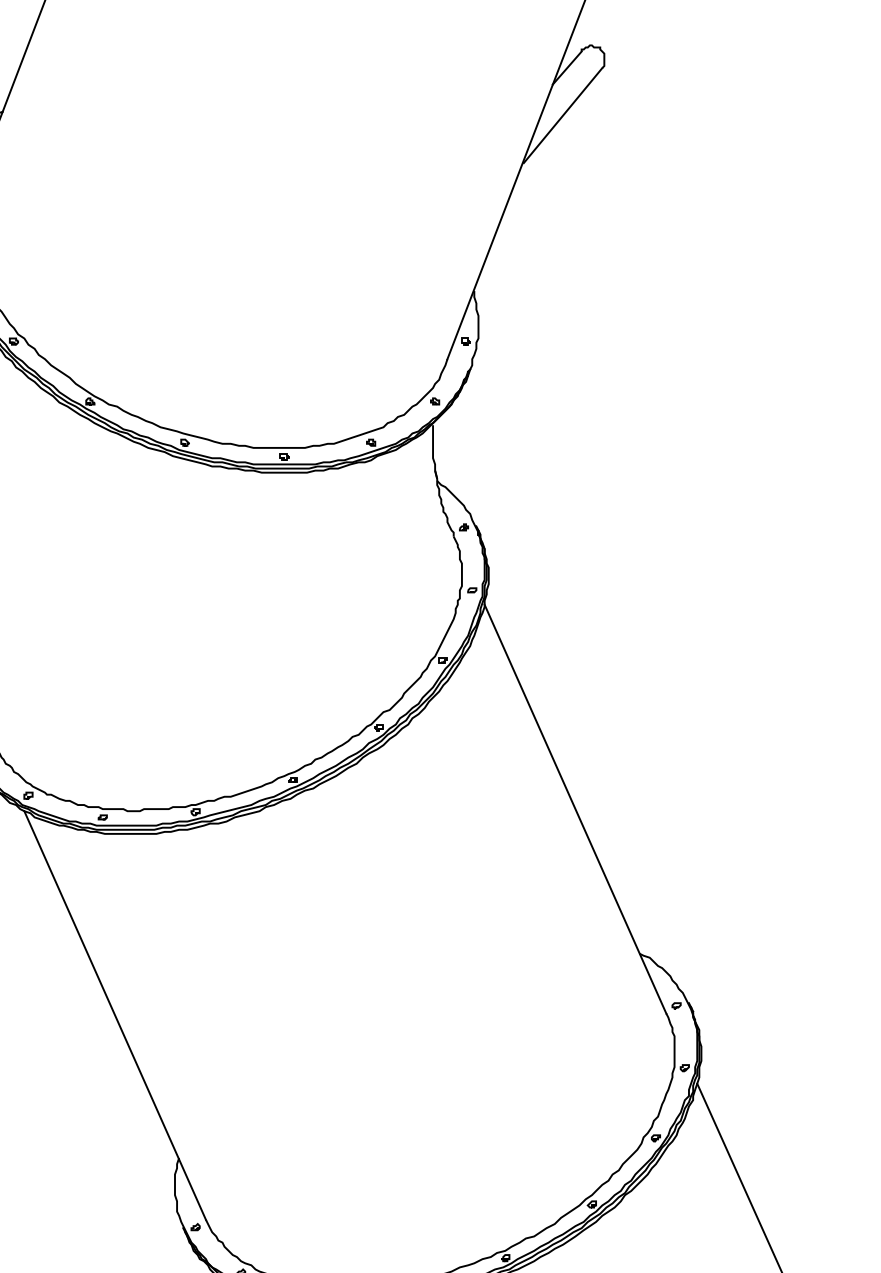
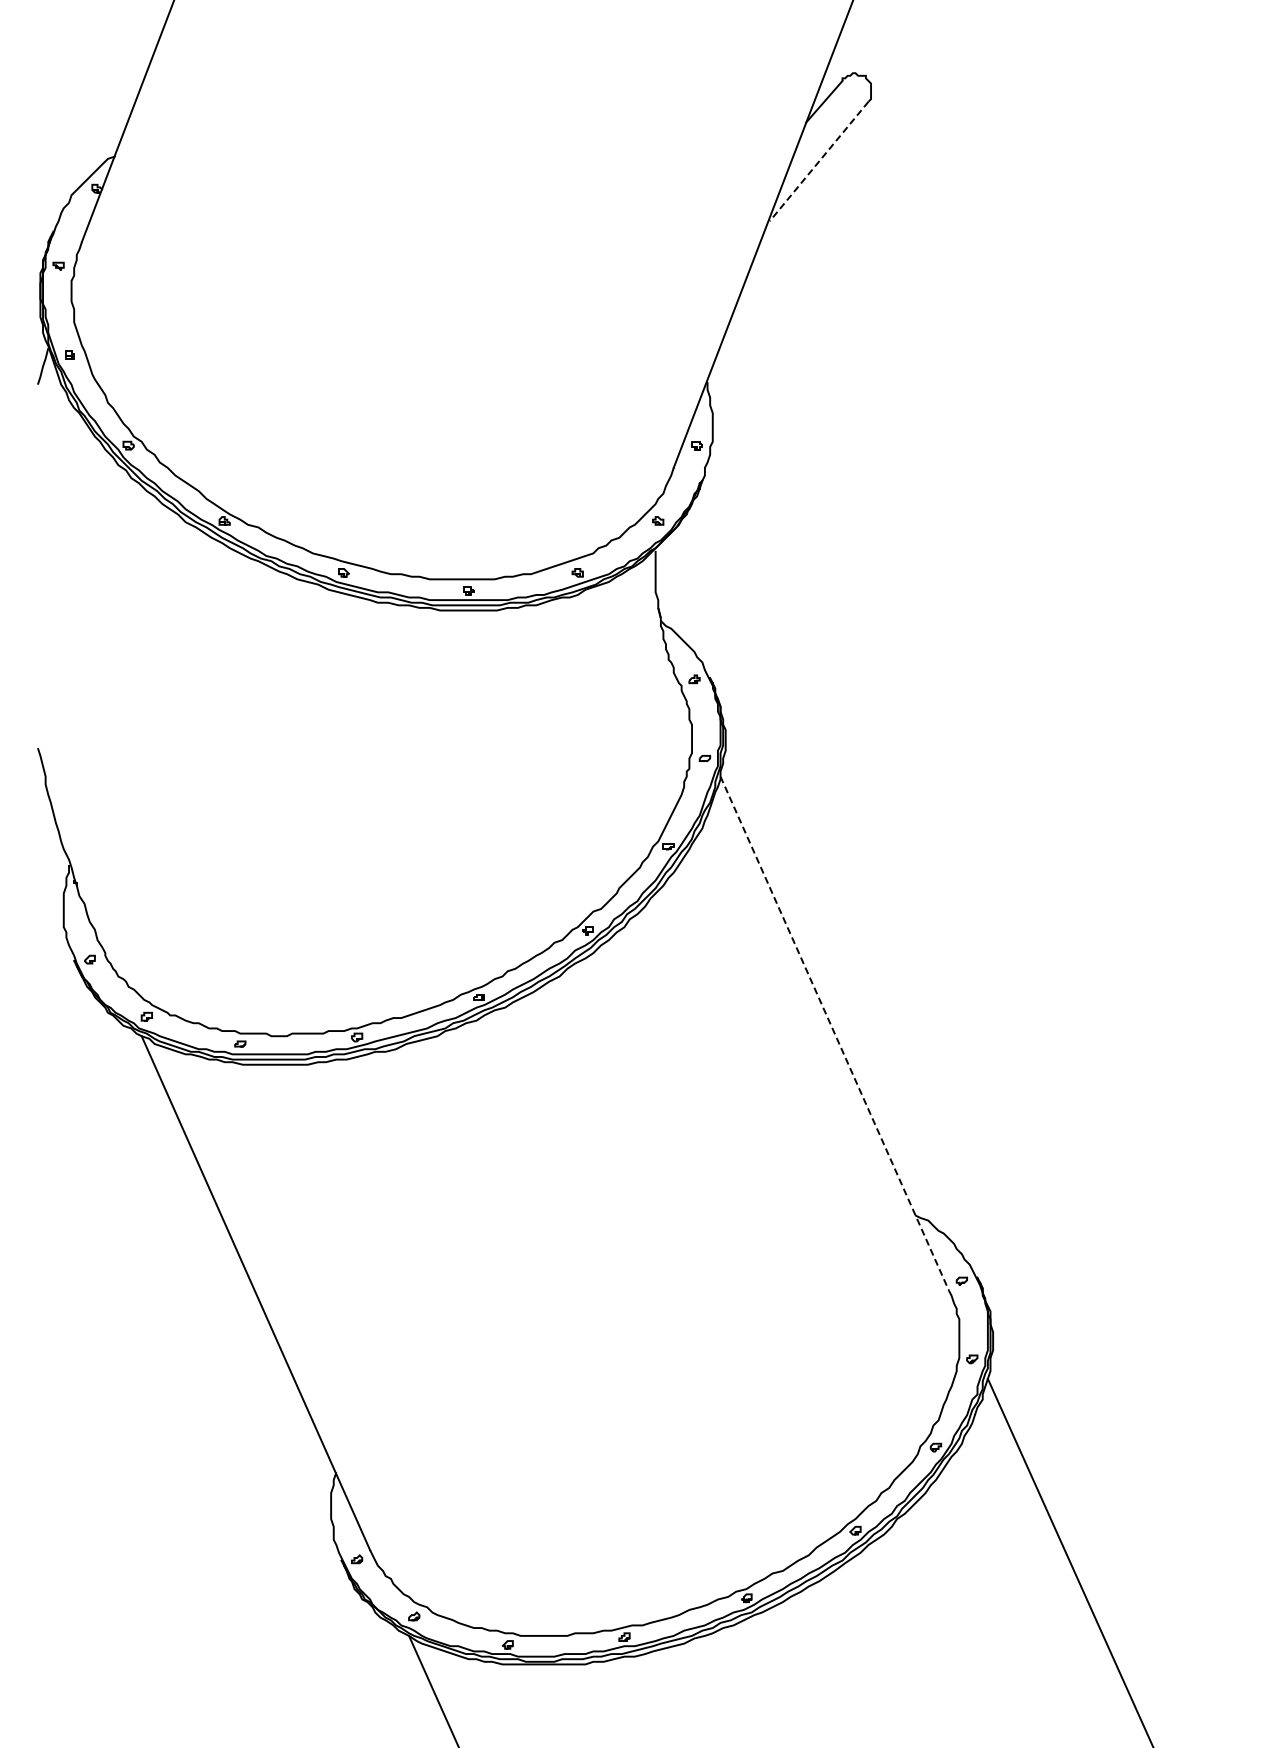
line: (562, 115) -> (818, 161), solid -> dashed
line: (575, 809) -> (834, 1034), solid -> dashed

